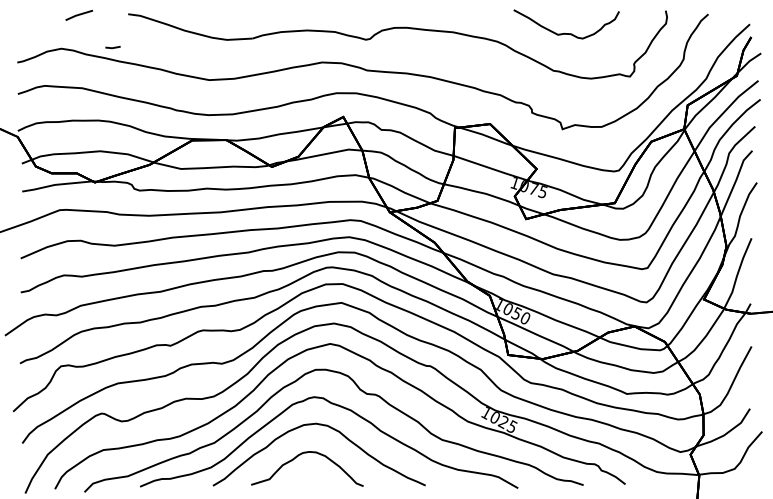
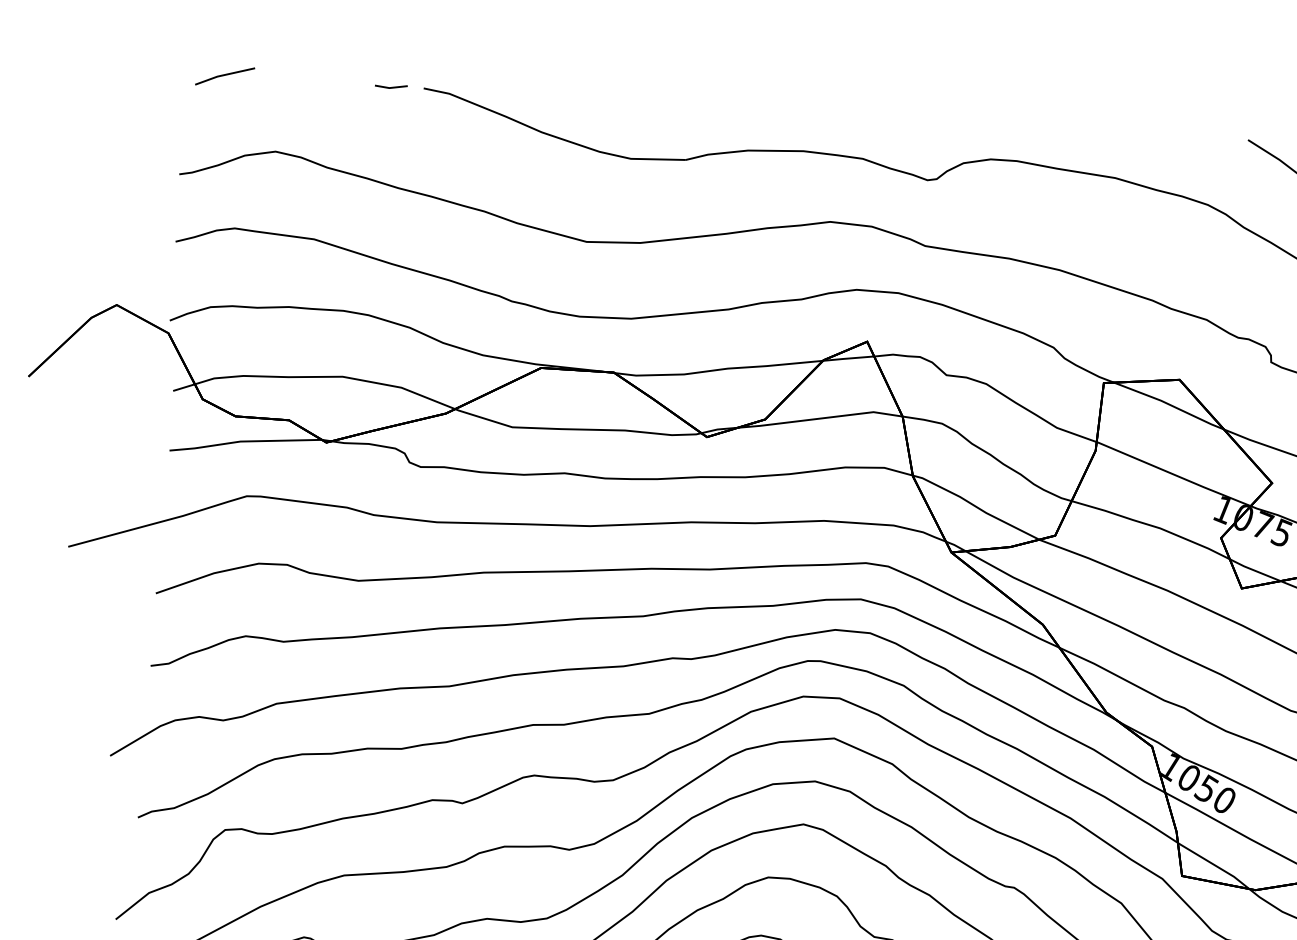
line: (78, 14) -> (223, 74), moved
line: (112, 47) -> (390, 86), moved

